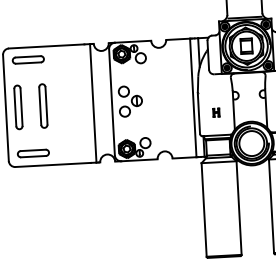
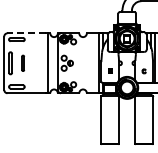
line: (46, 46) -> (26, 33), solid -> dashed
part: (42, 106) -> (22, 63), size x0.7

